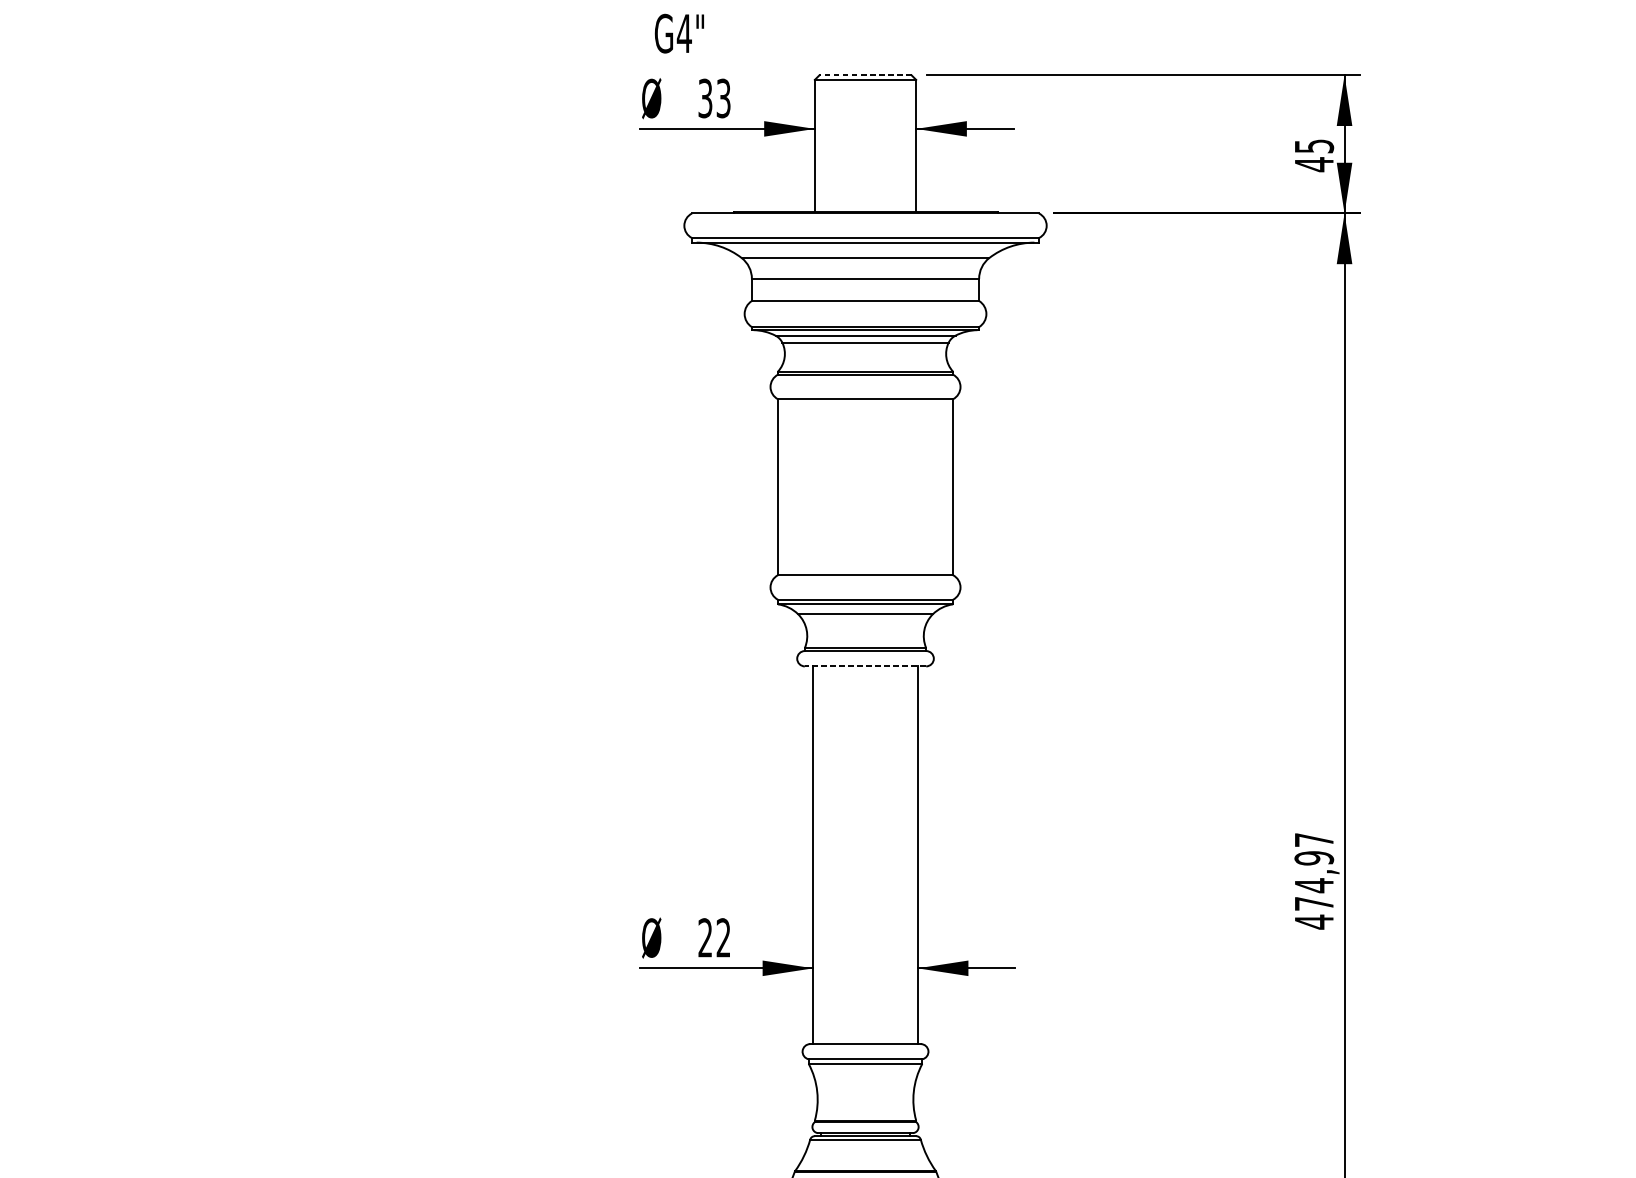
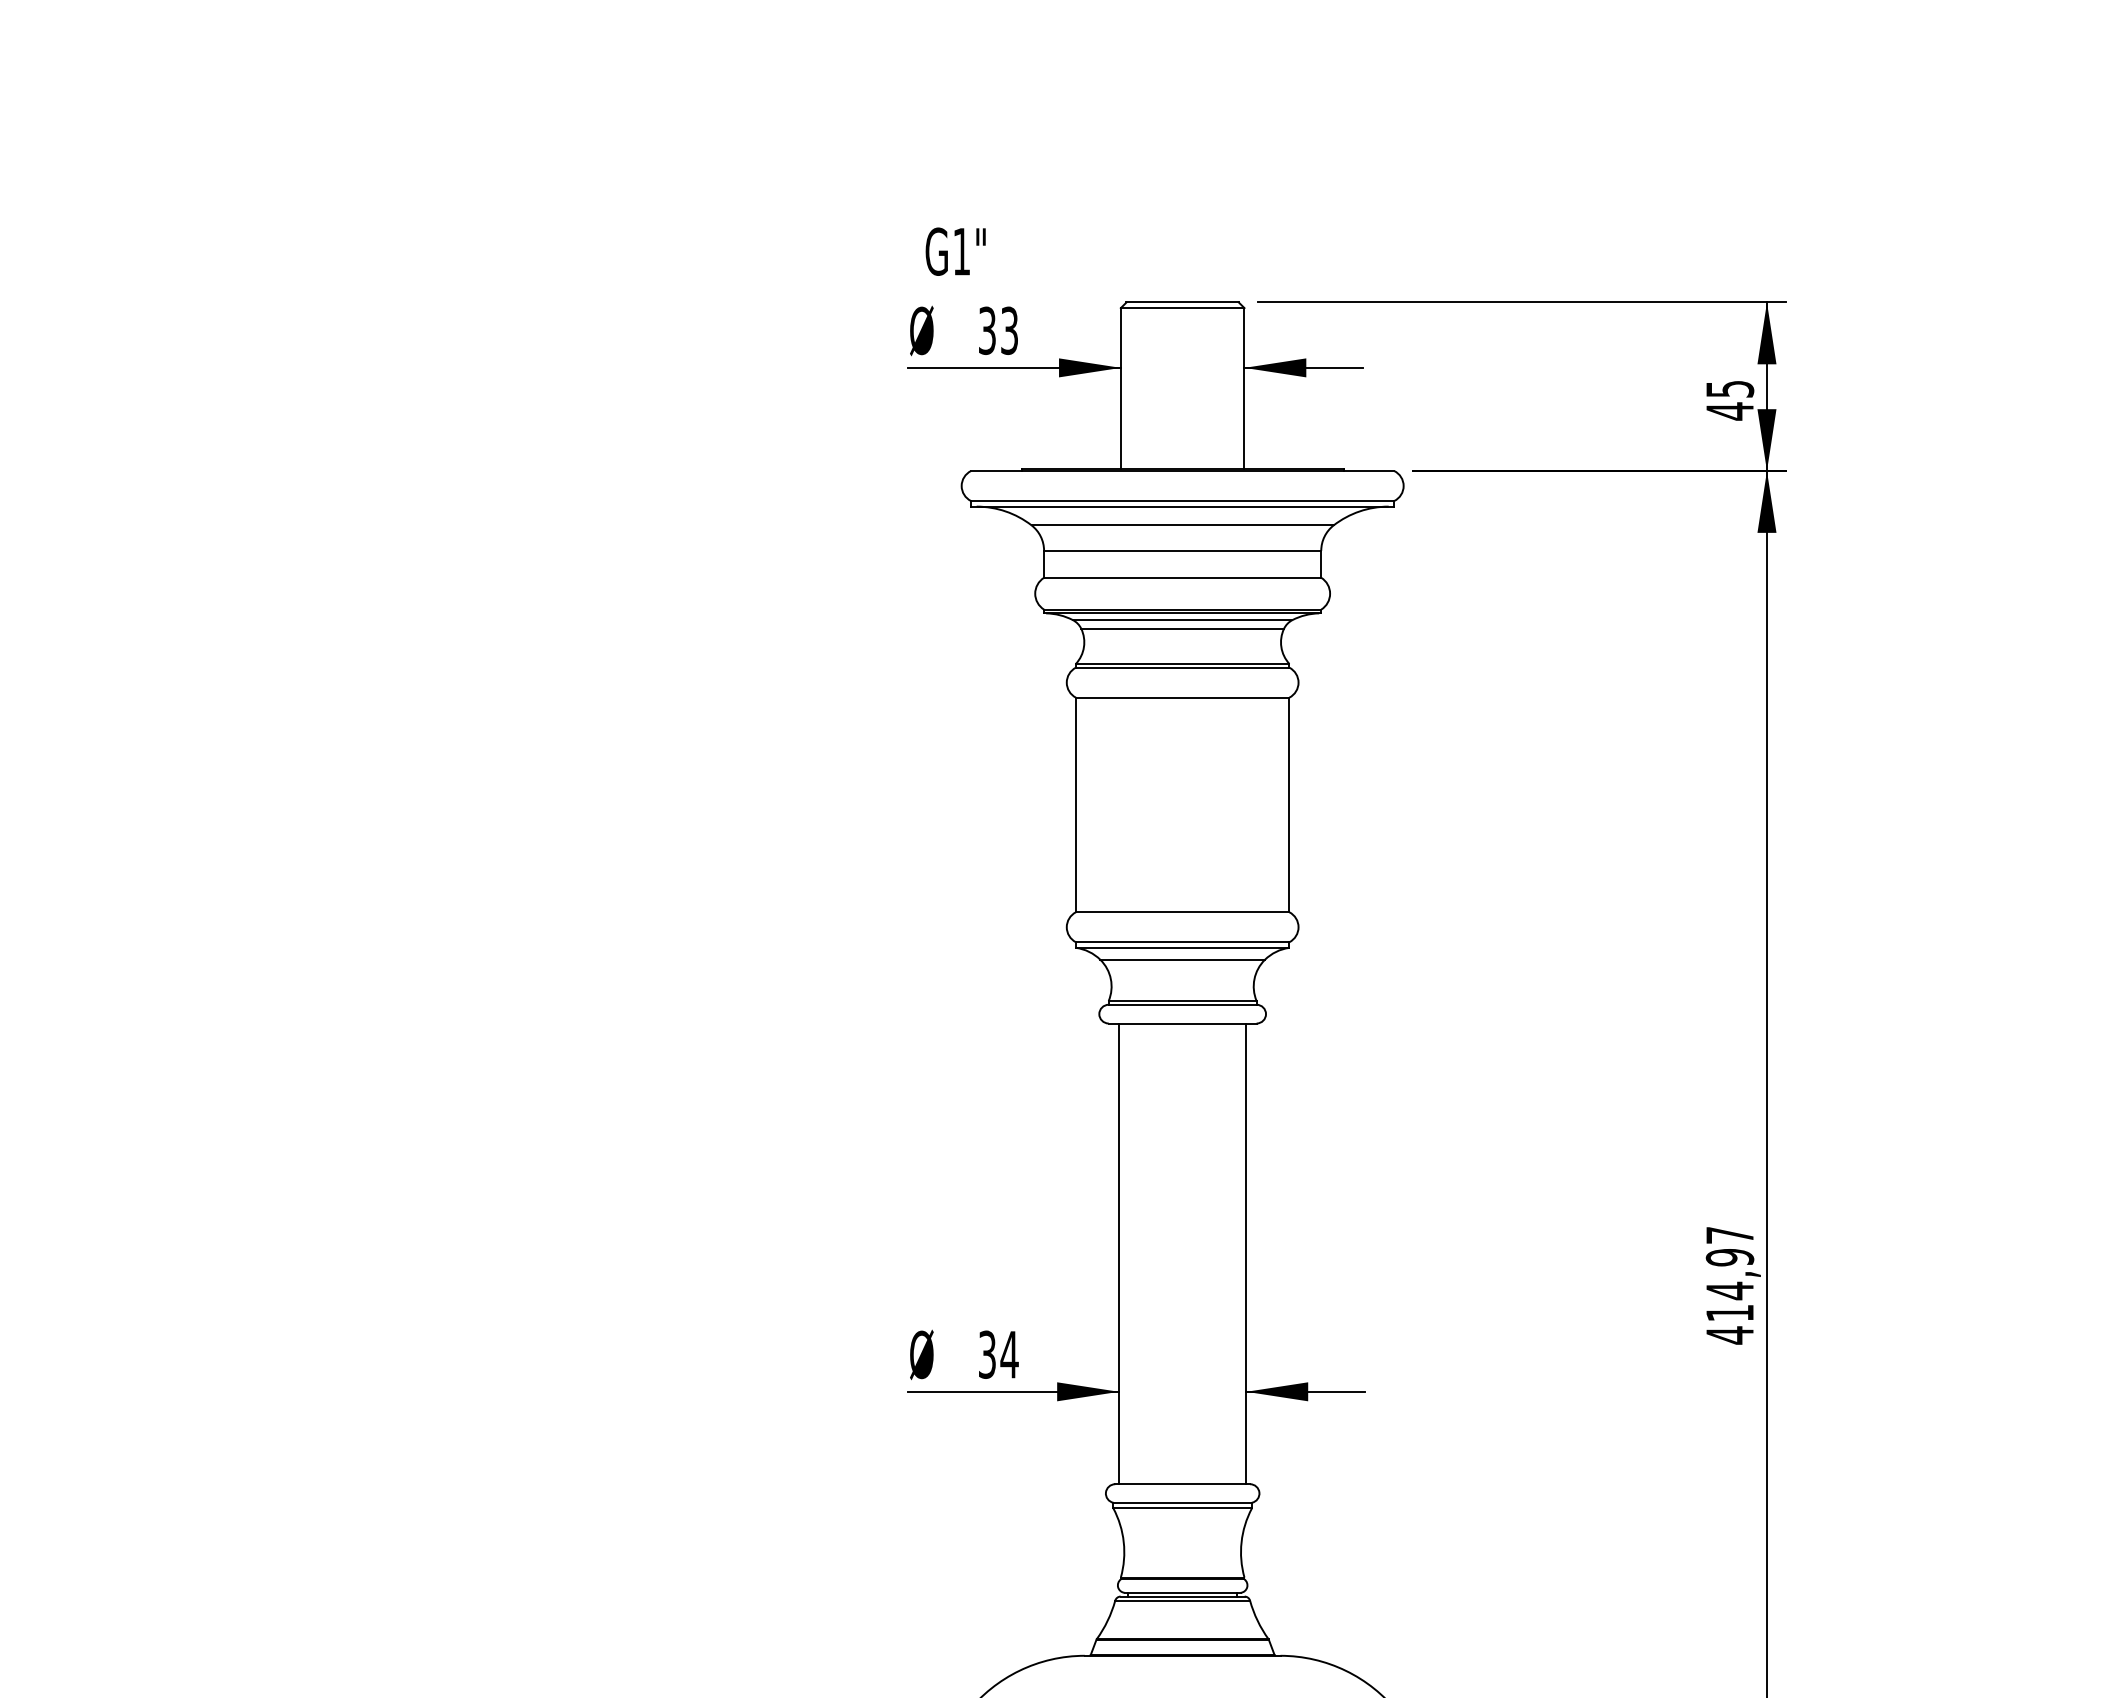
text: (684, 33) -> (961, 251), G4" -> G1"
line: (865, 75) -> (1182, 302), dashed -> solid
line: (865, 666) -> (1182, 1023), dashed -> solid
text: (1313, 904) -> (1729, 1313), 474,97 -> 414,97
text: (714, 937) -> (998, 1354), 22 -> 34

